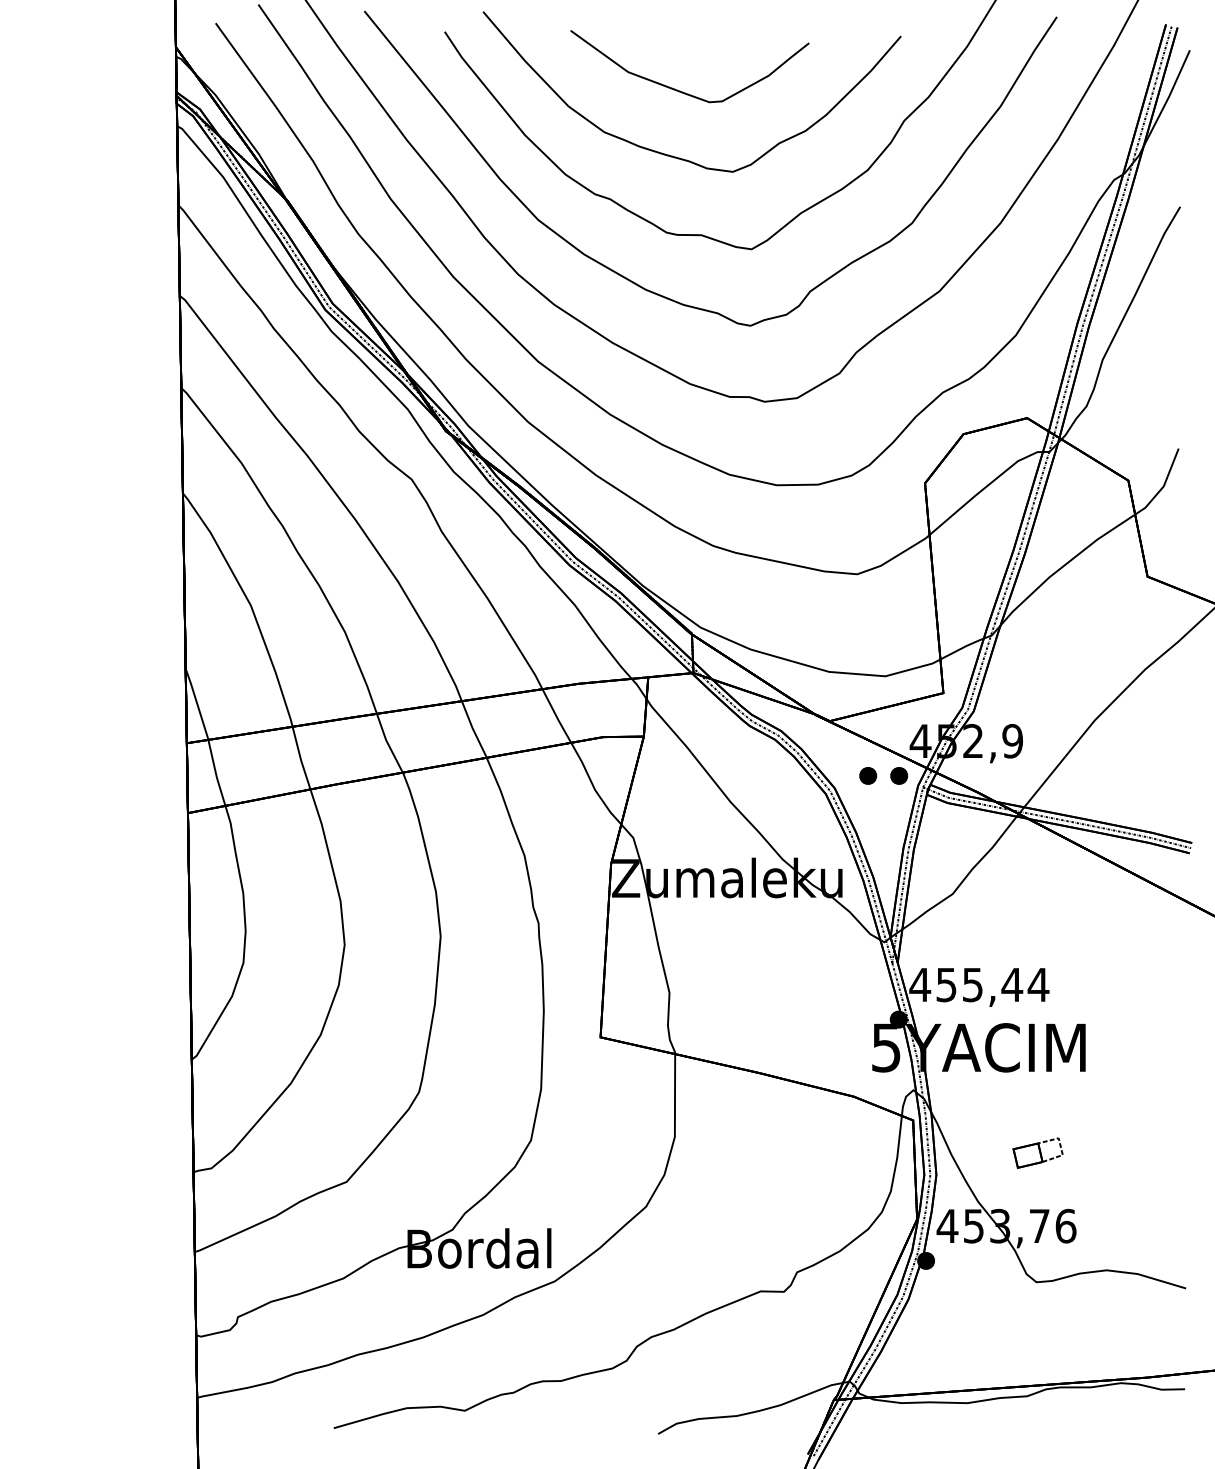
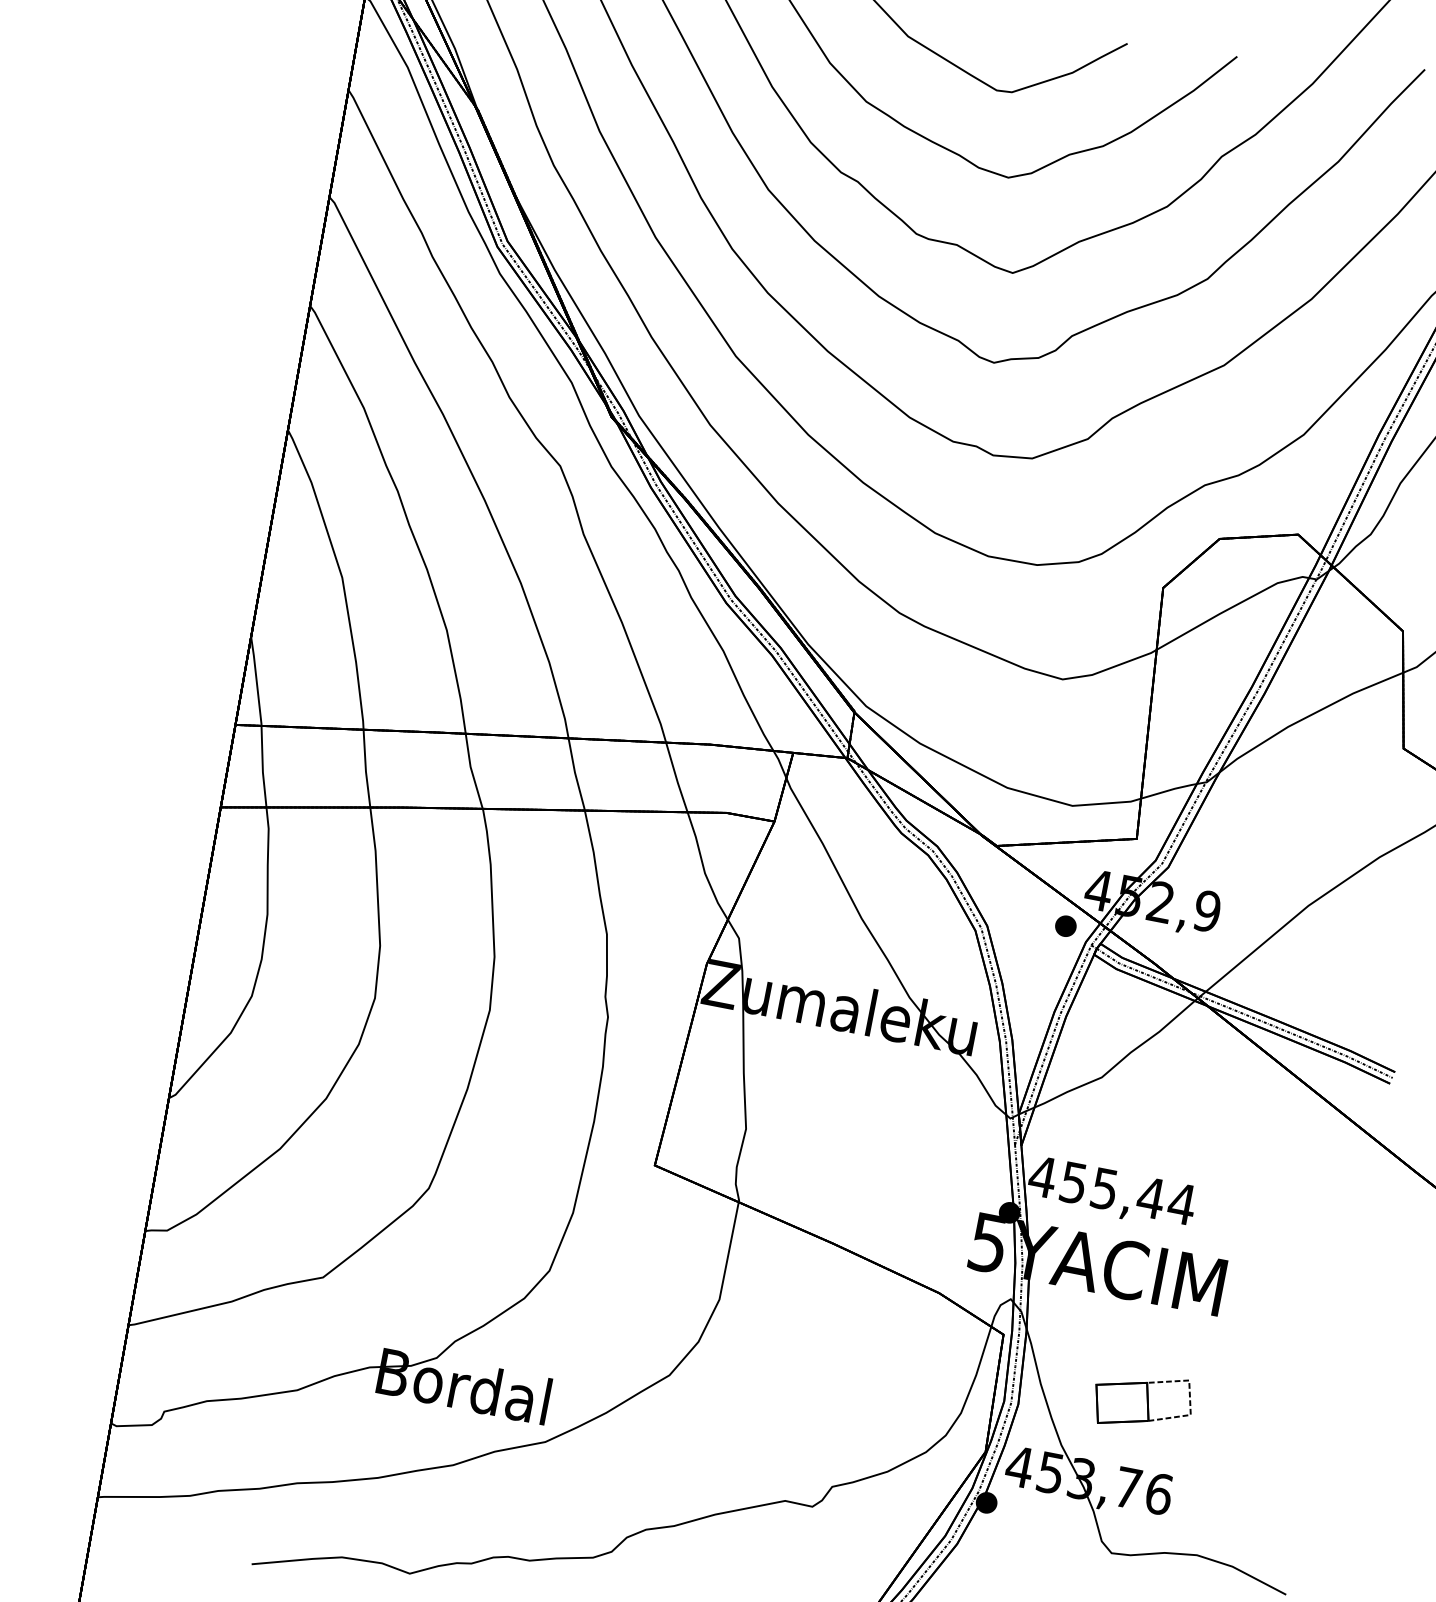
part: (868, 775) -> (1029, 918), removed
part: (1037, 1152) -> (1142, 1400), size x1.67

